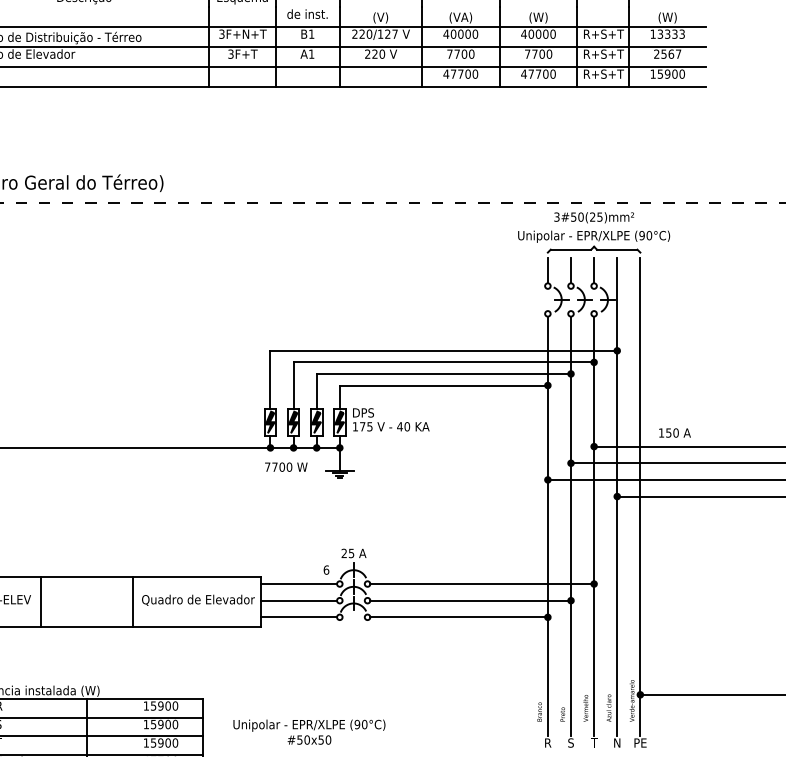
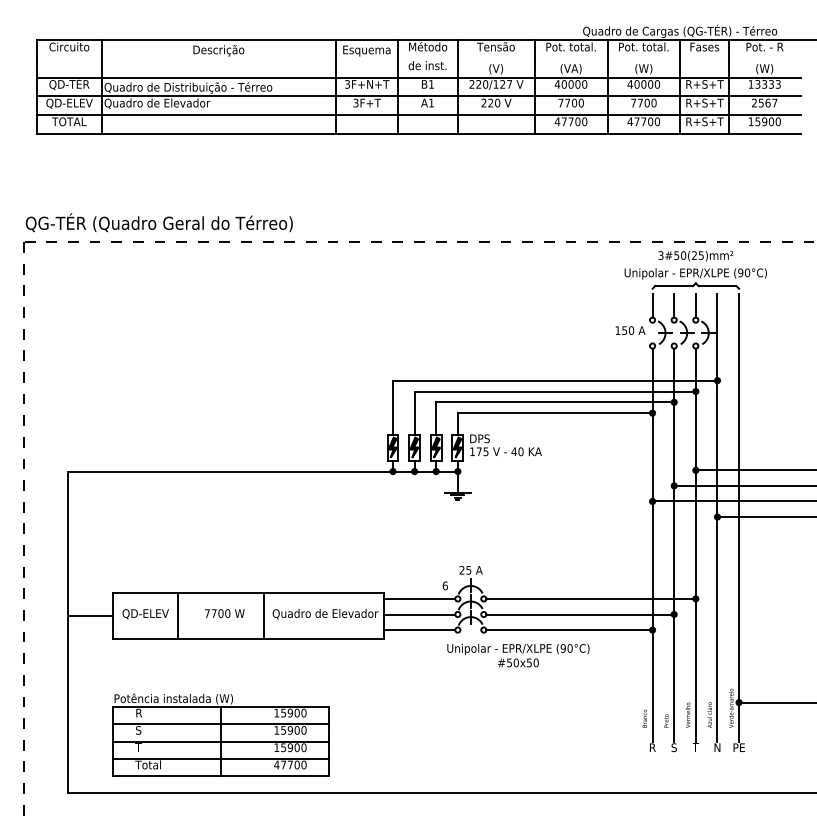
text: (674, 432) -> (630, 330), moved
text: (286, 467) -> (224, 613), moved
text: (309, 732) -> (518, 655), moved

